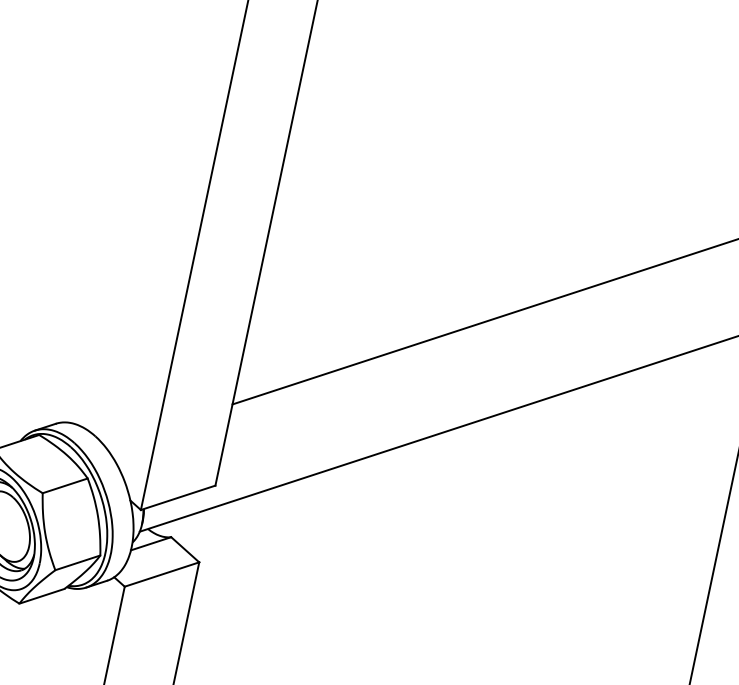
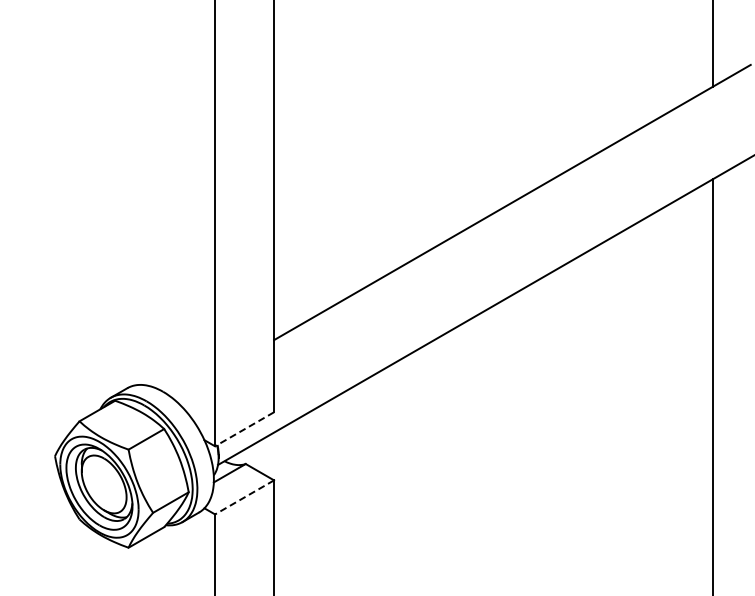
line: (178, 498) -> (244, 429), solid -> dashed
line: (161, 574) -> (244, 497), solid -> dashed

